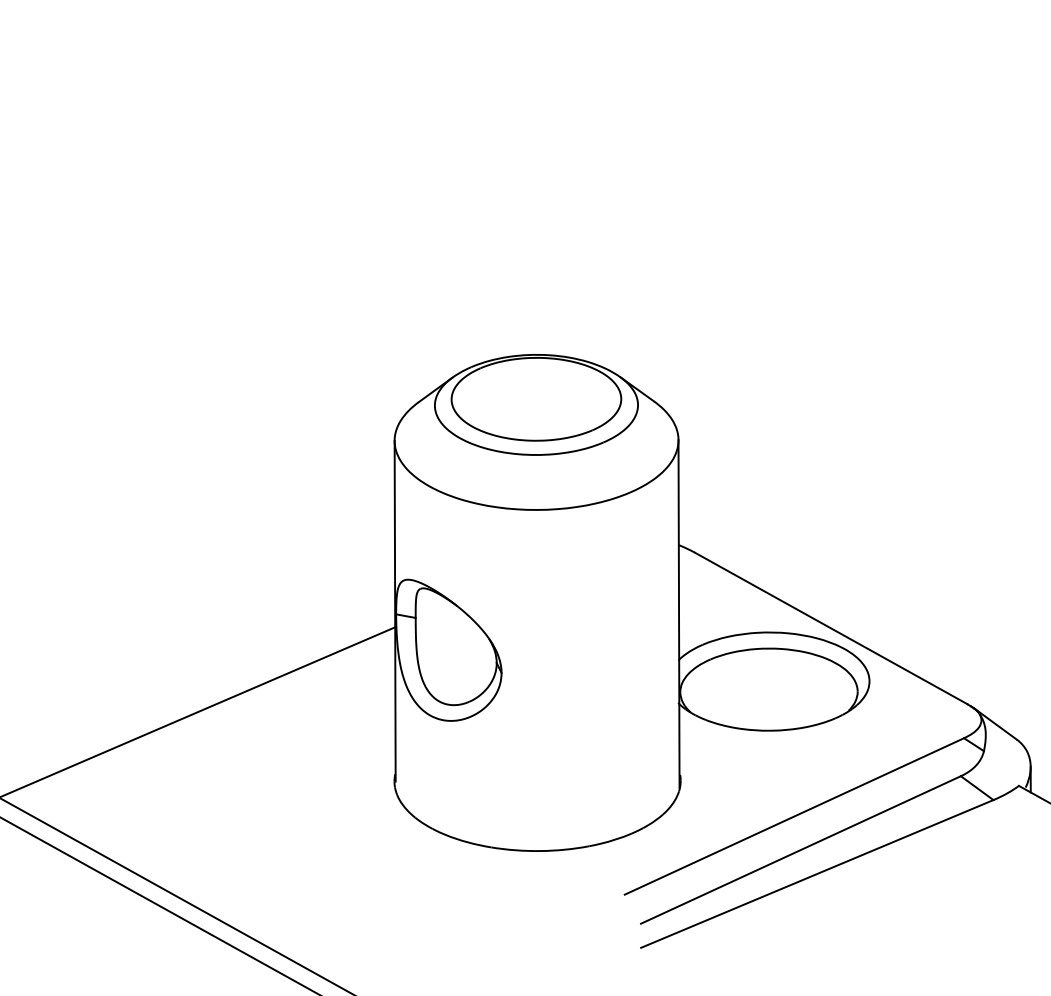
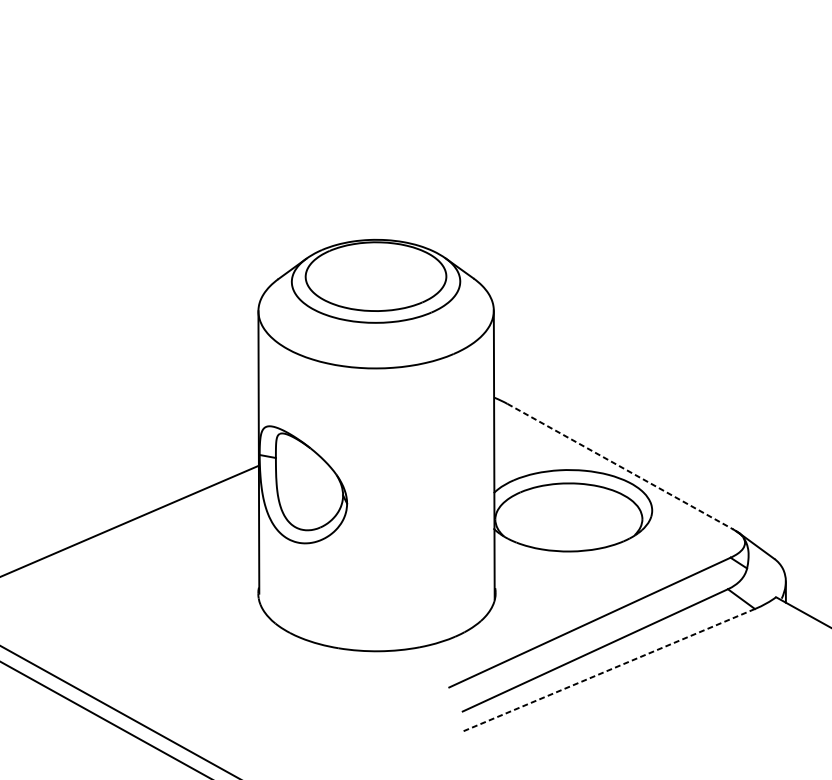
line: (831, 628) -> (620, 466), solid -> dashed
line: (816, 874) -> (608, 670), solid -> dashed

